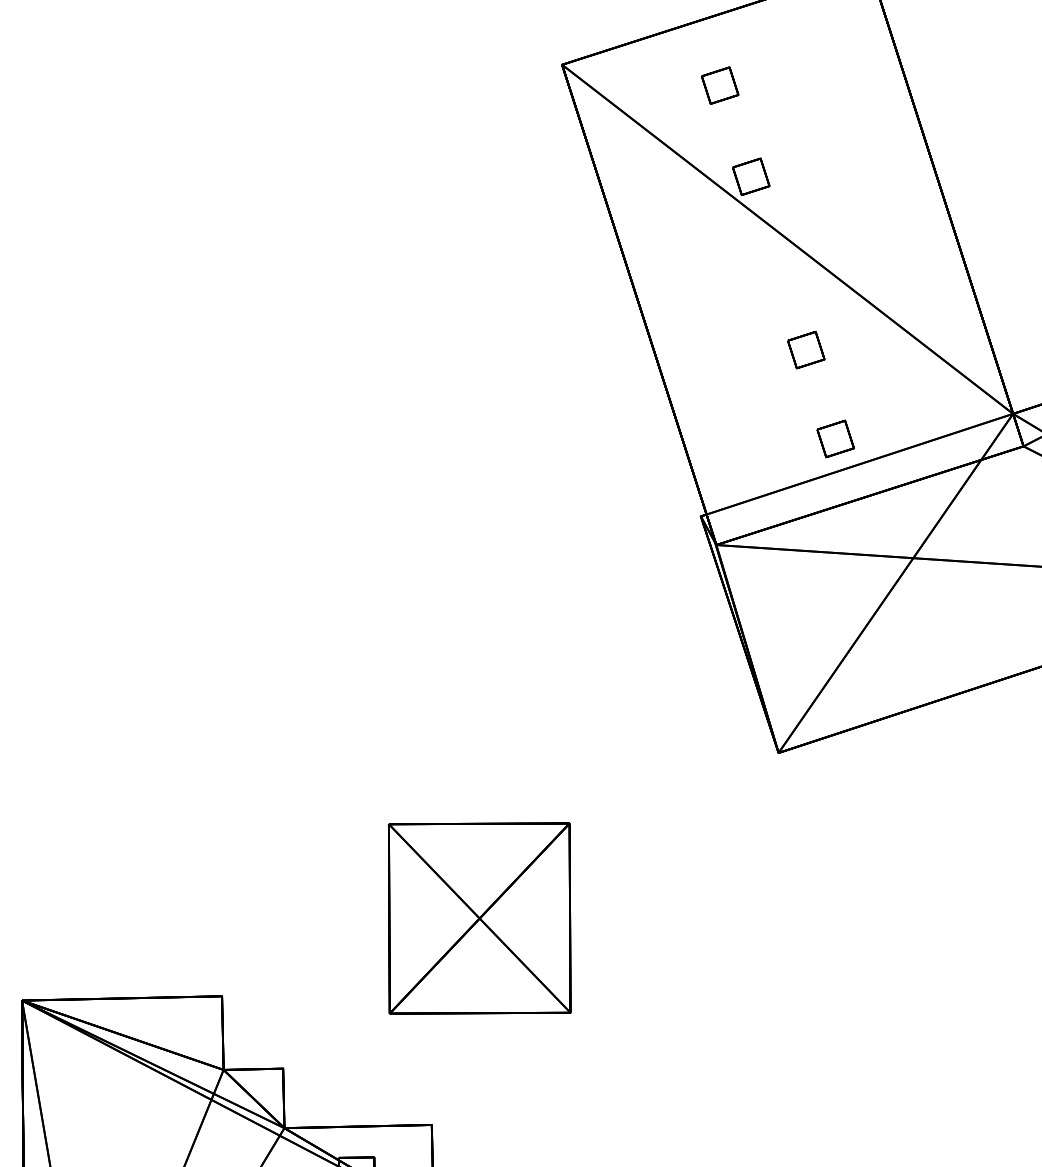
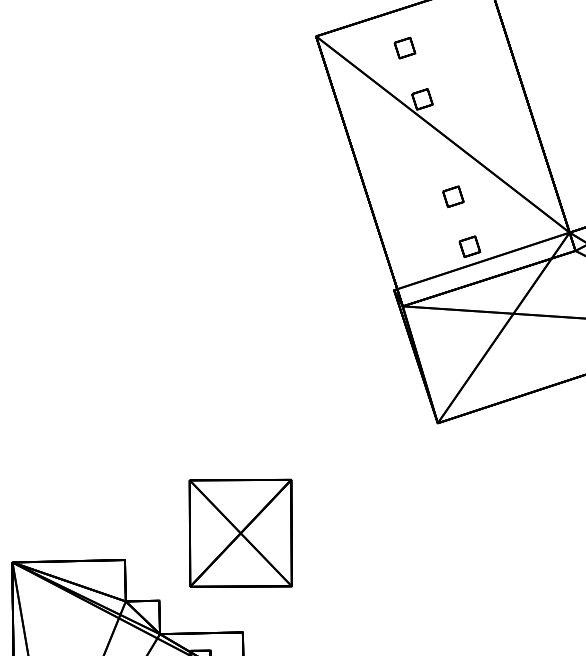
part: (479, 917) -> (240, 532), moved

